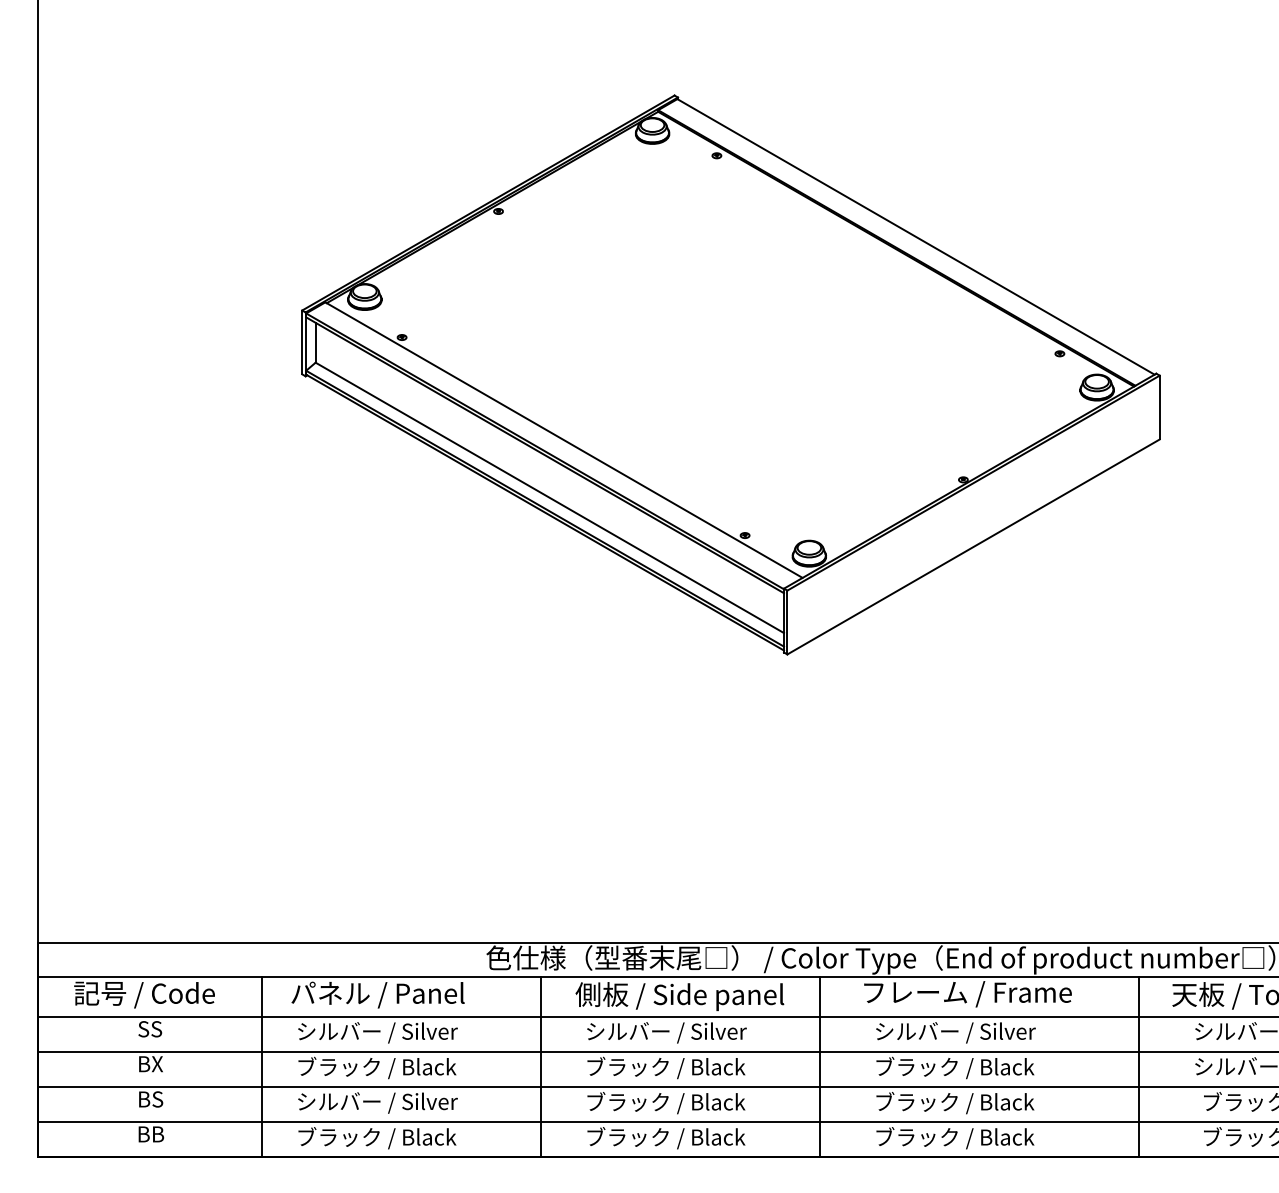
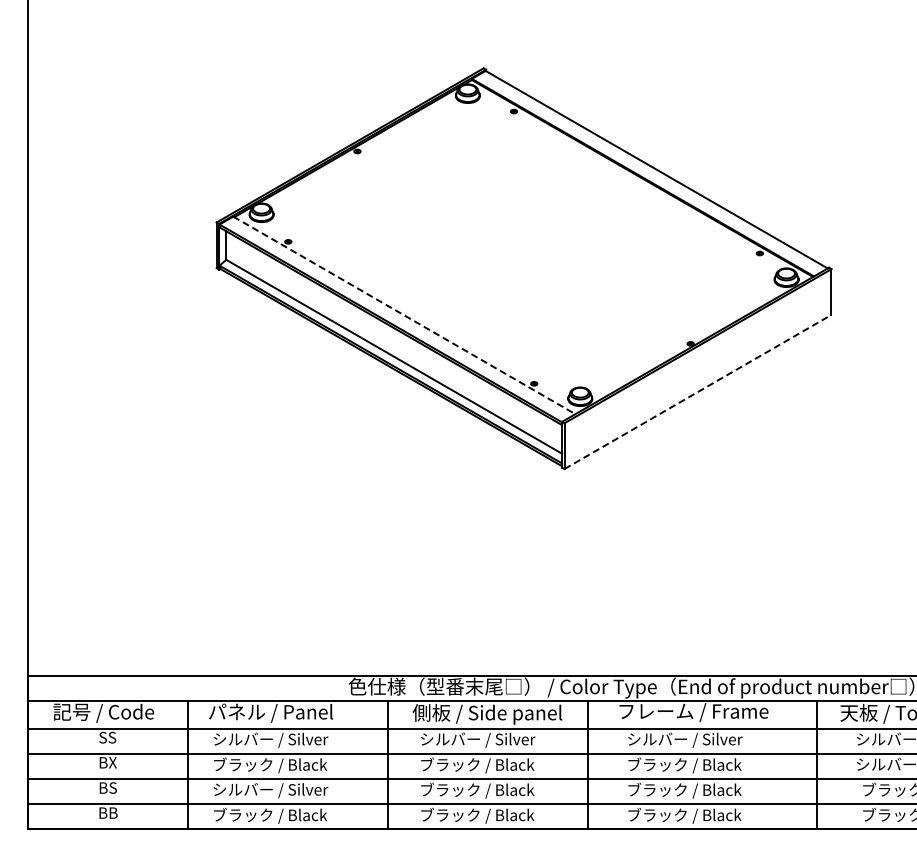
line: (564, 440) -> (404, 315), solid -> dashed
line: (974, 546) -> (698, 391), solid -> dashed

